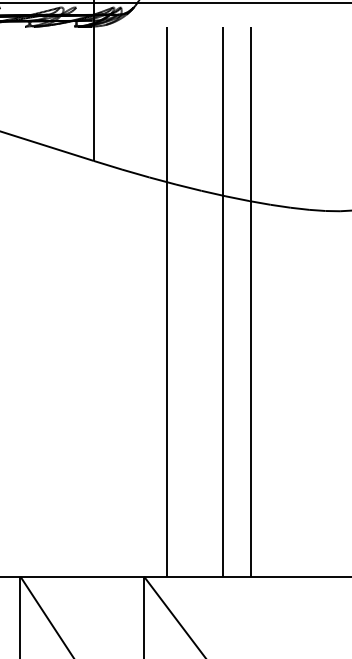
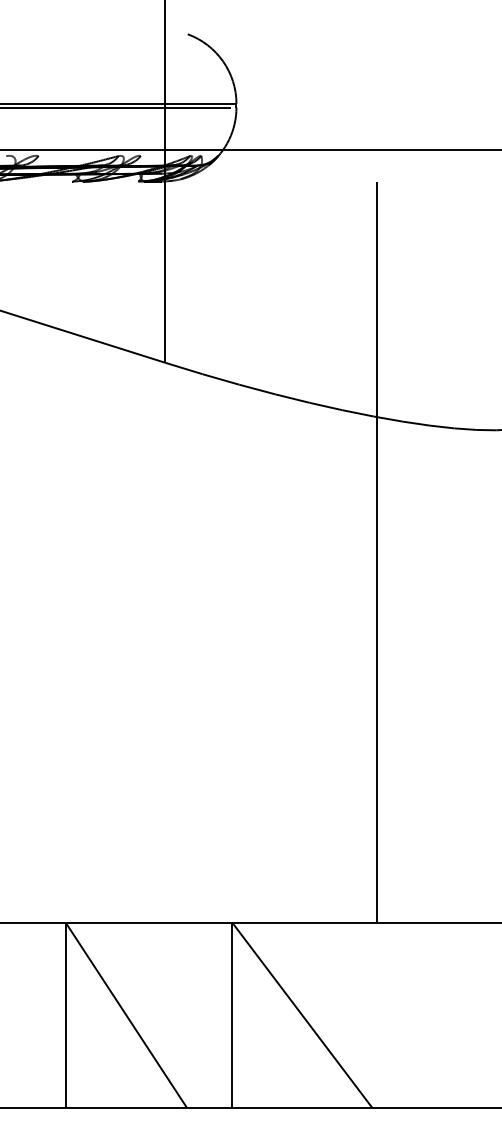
line: (167, 301) -> (263, 551), removed
line: (222, 301) -> (338, 551), removed

